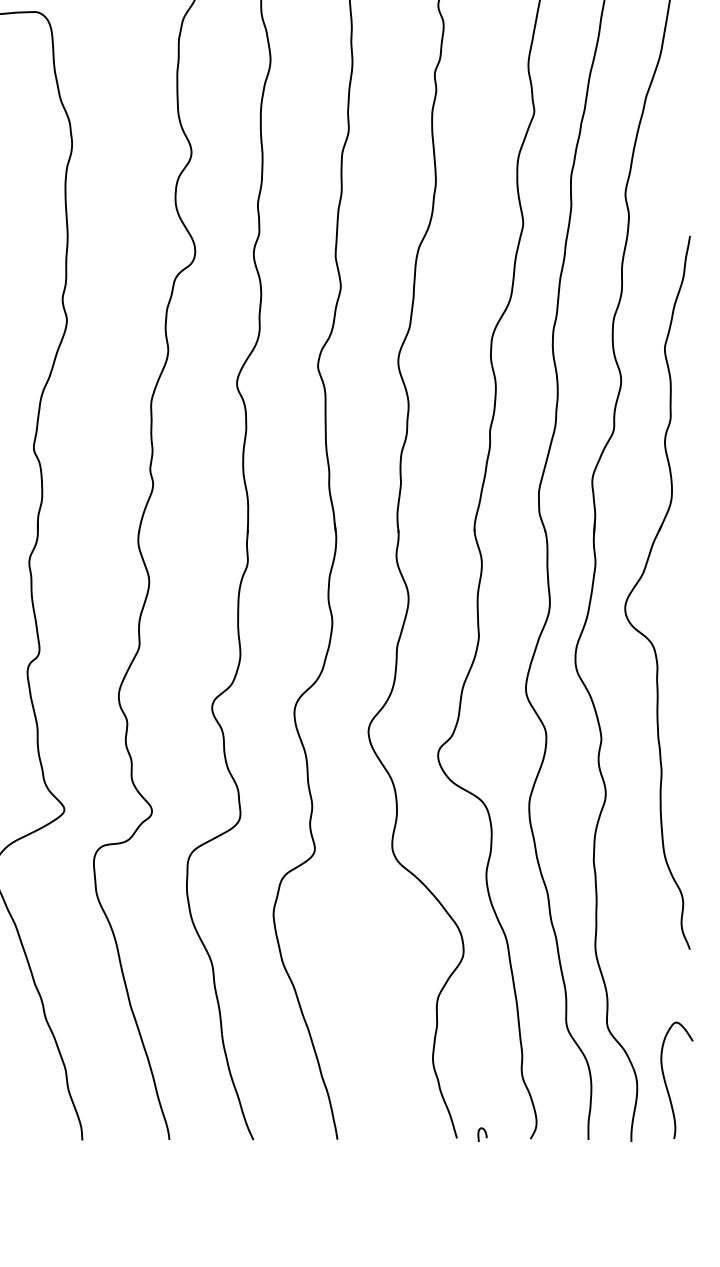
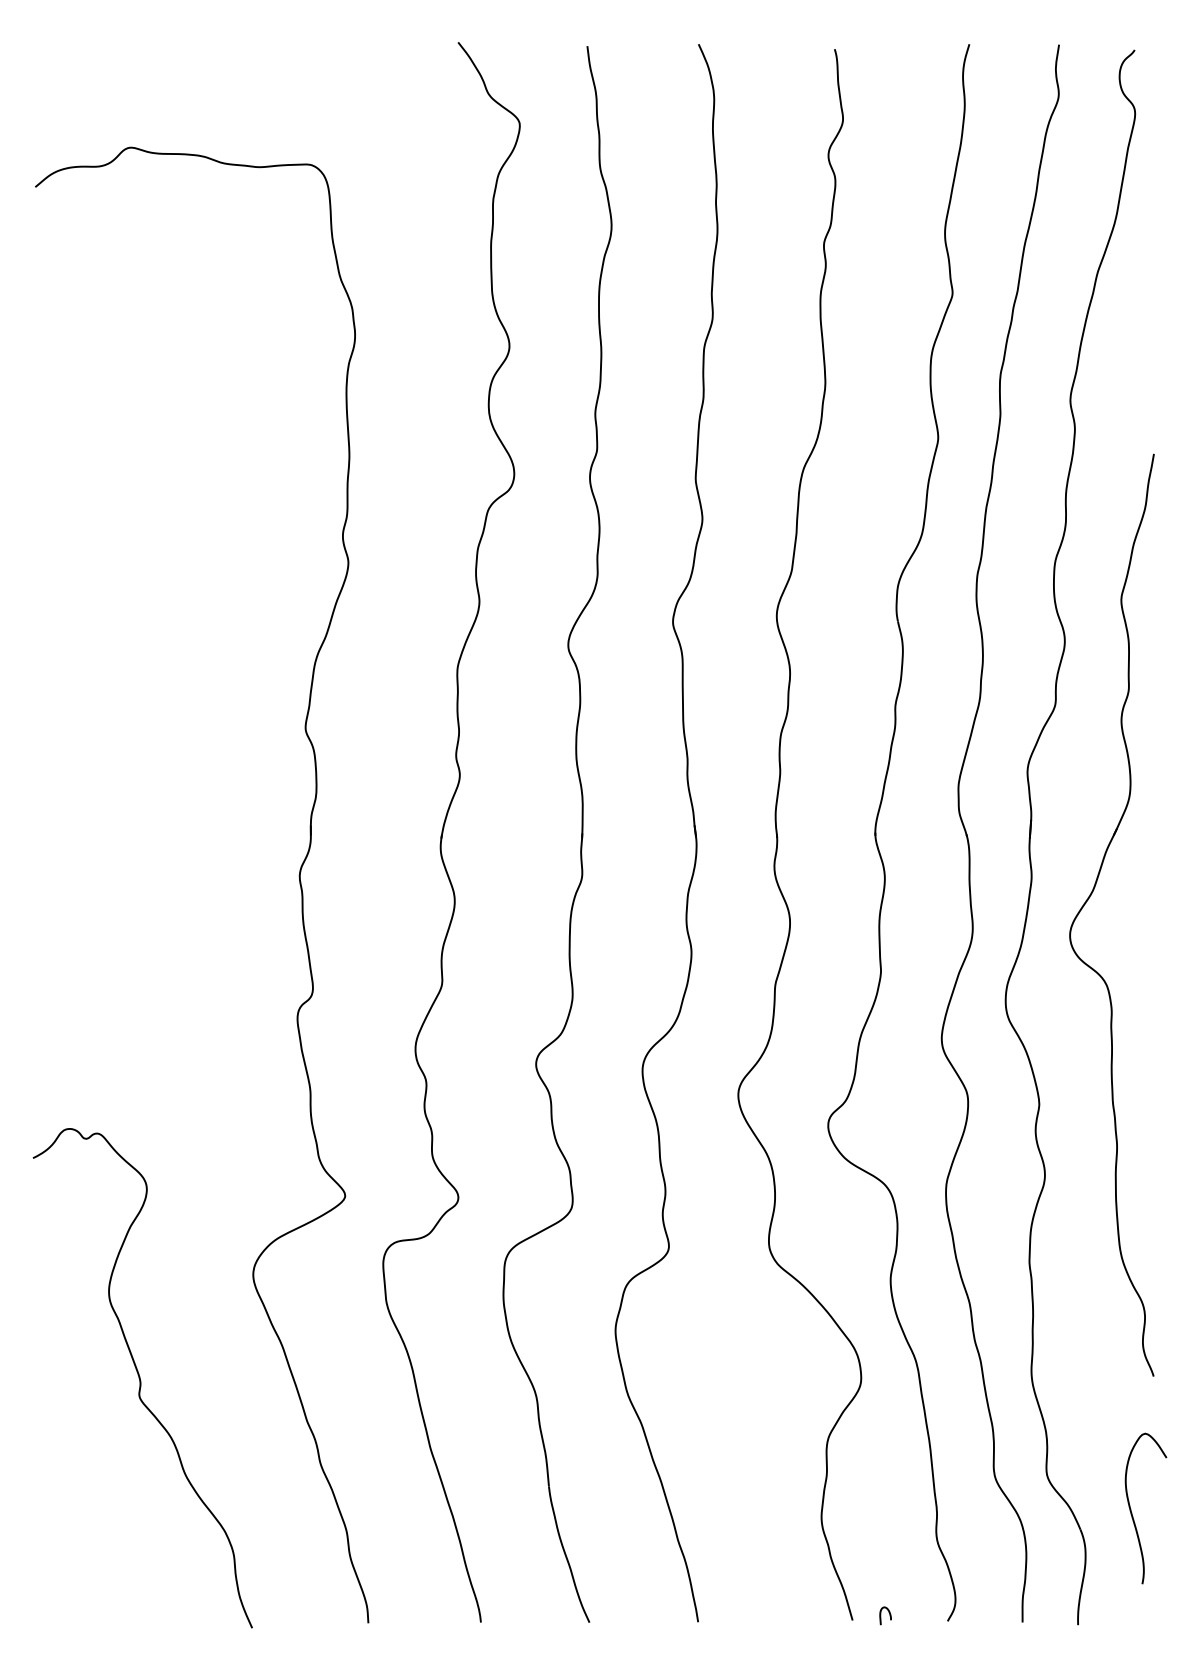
curve: (666, 1083) -> (1132, 1512), moved

